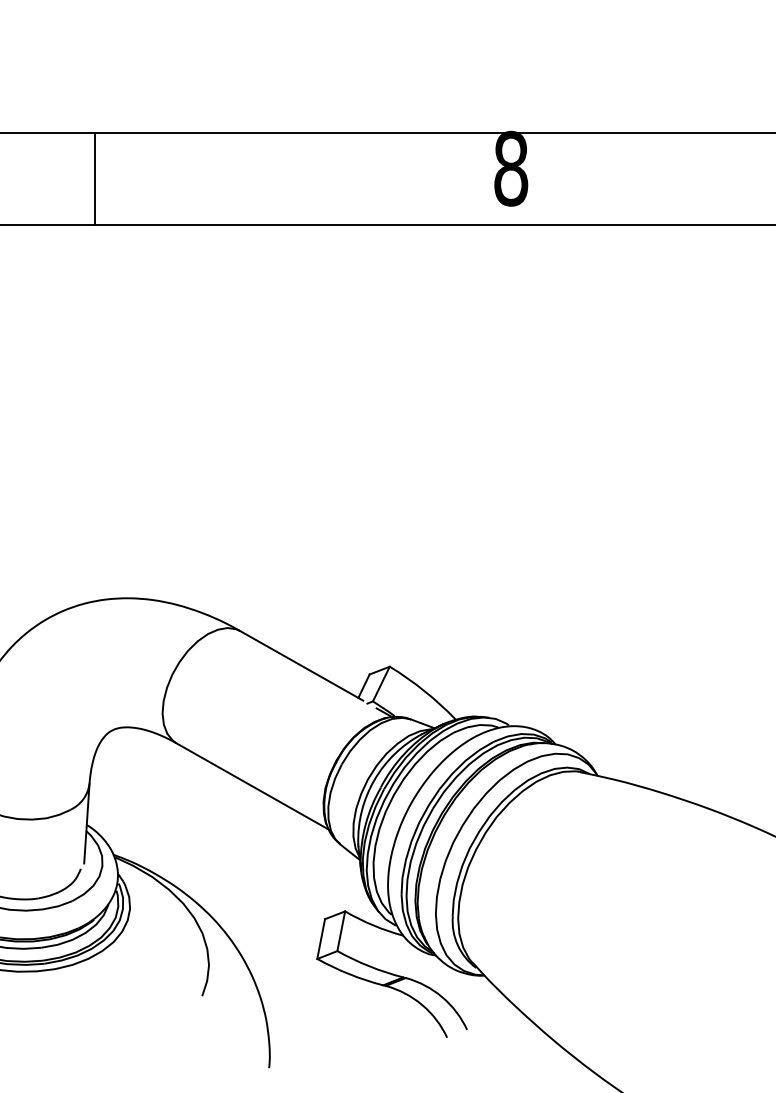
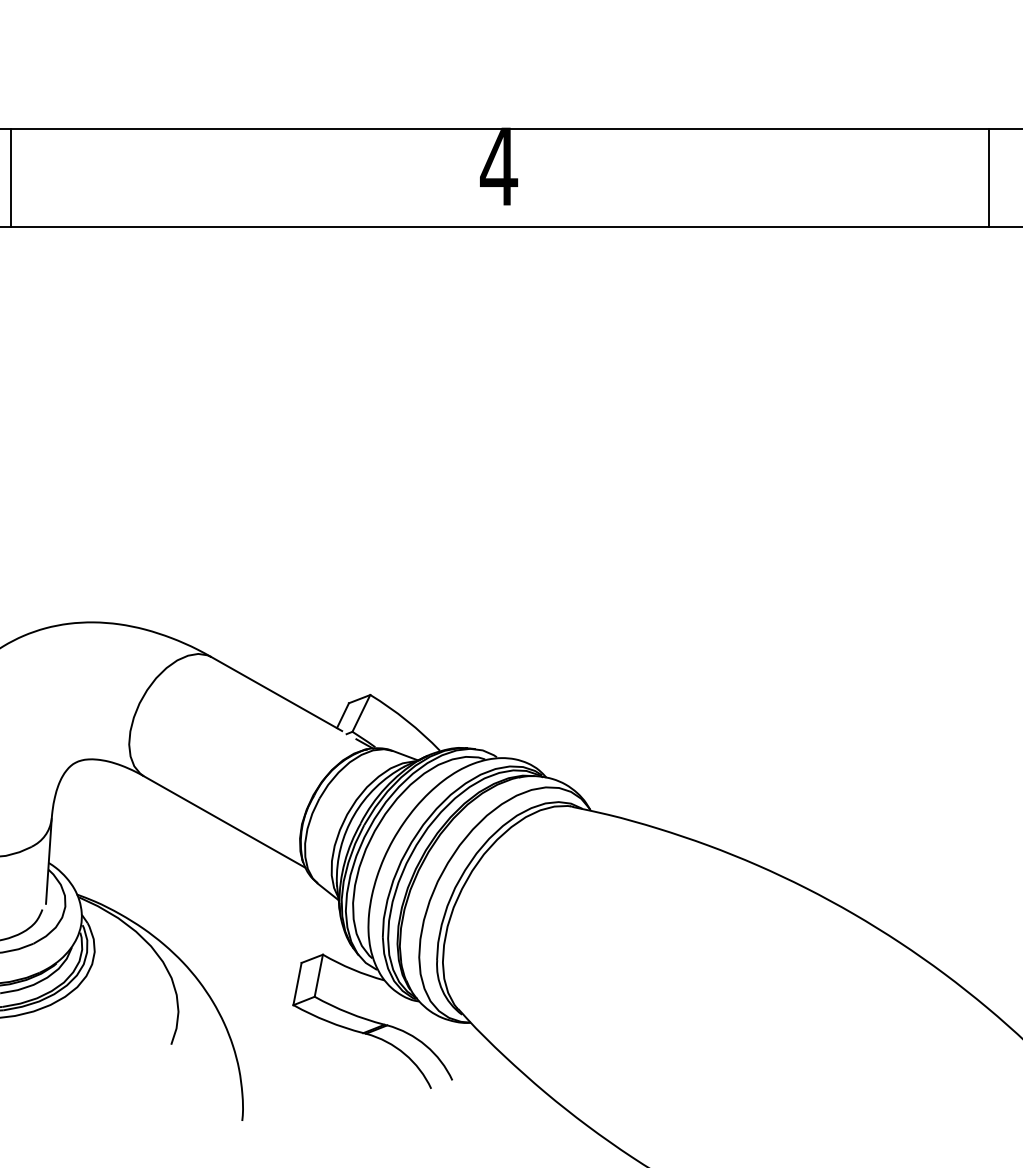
text: (511, 168) -> (499, 166), 8 -> 4
line: (95, 179) -> (10, 177), moved

